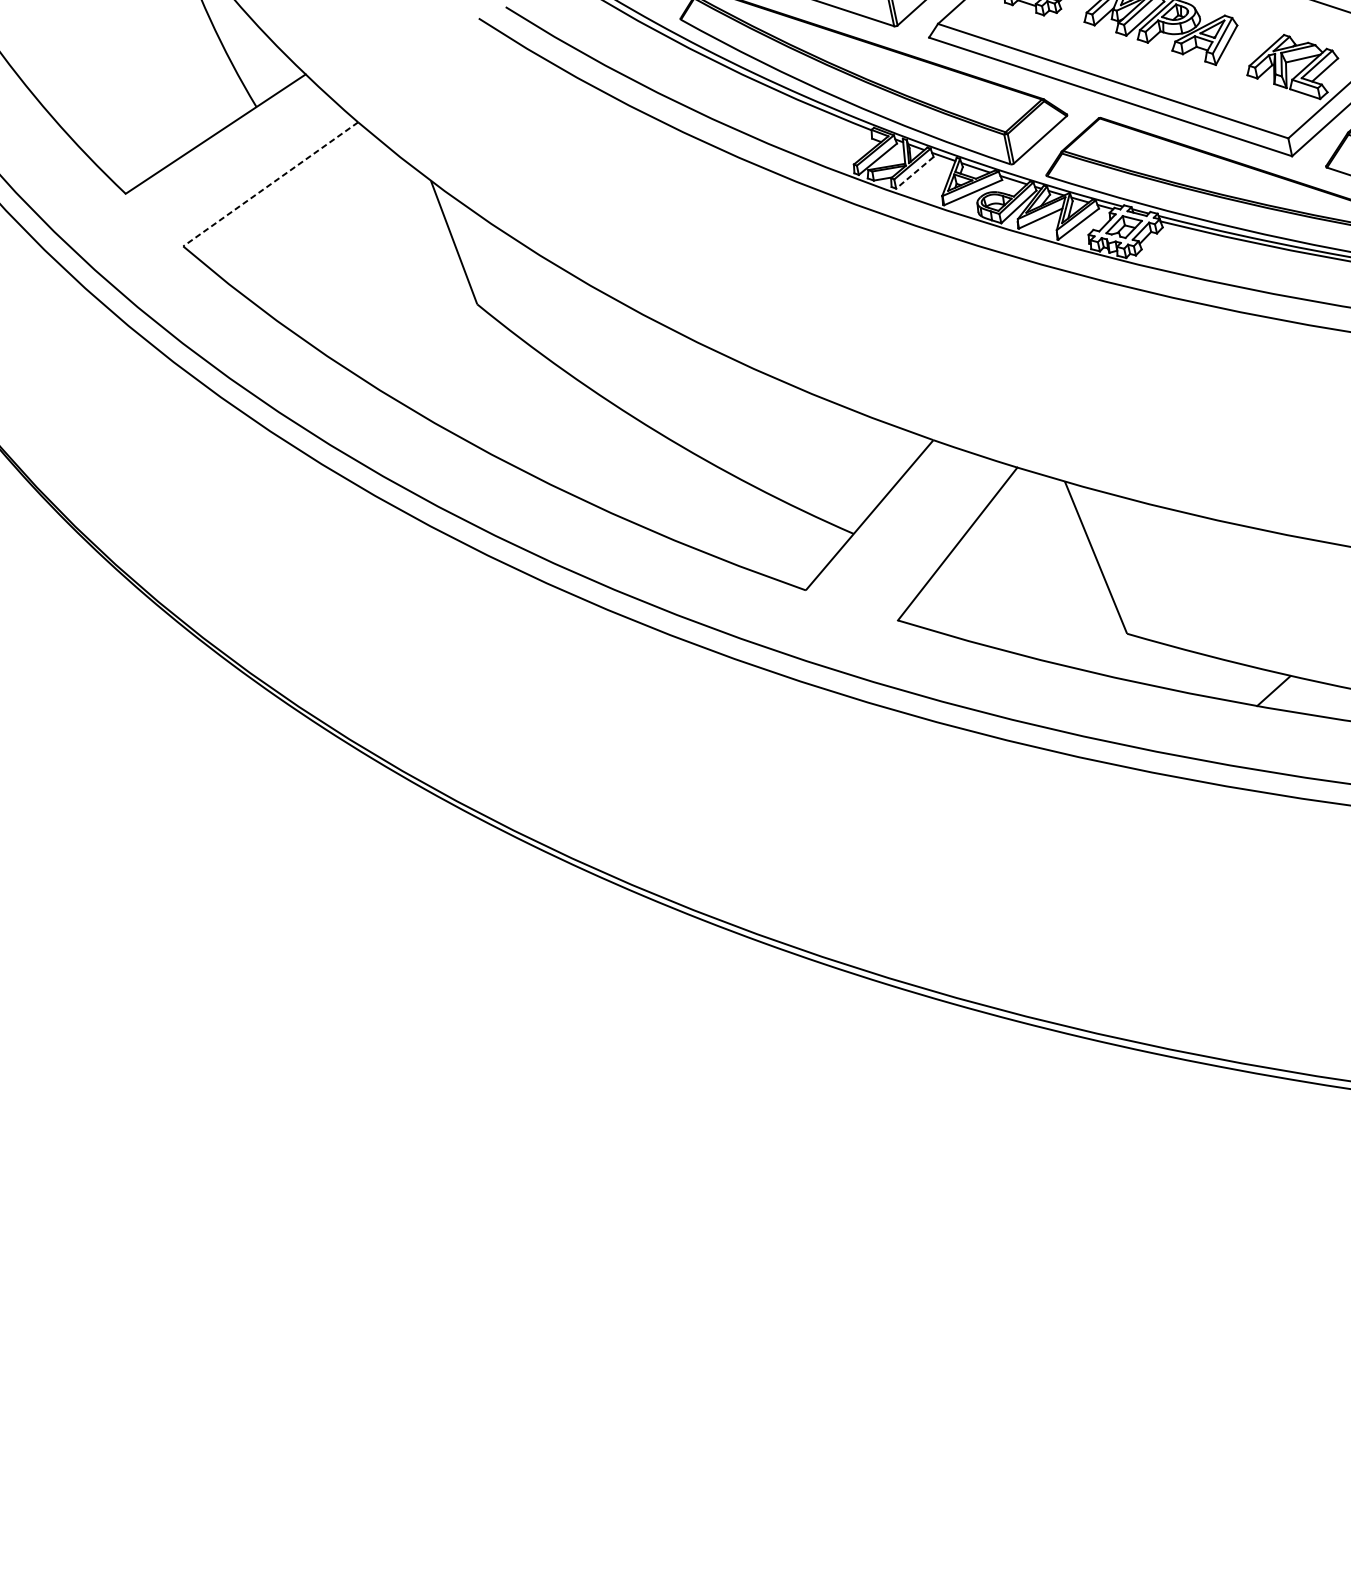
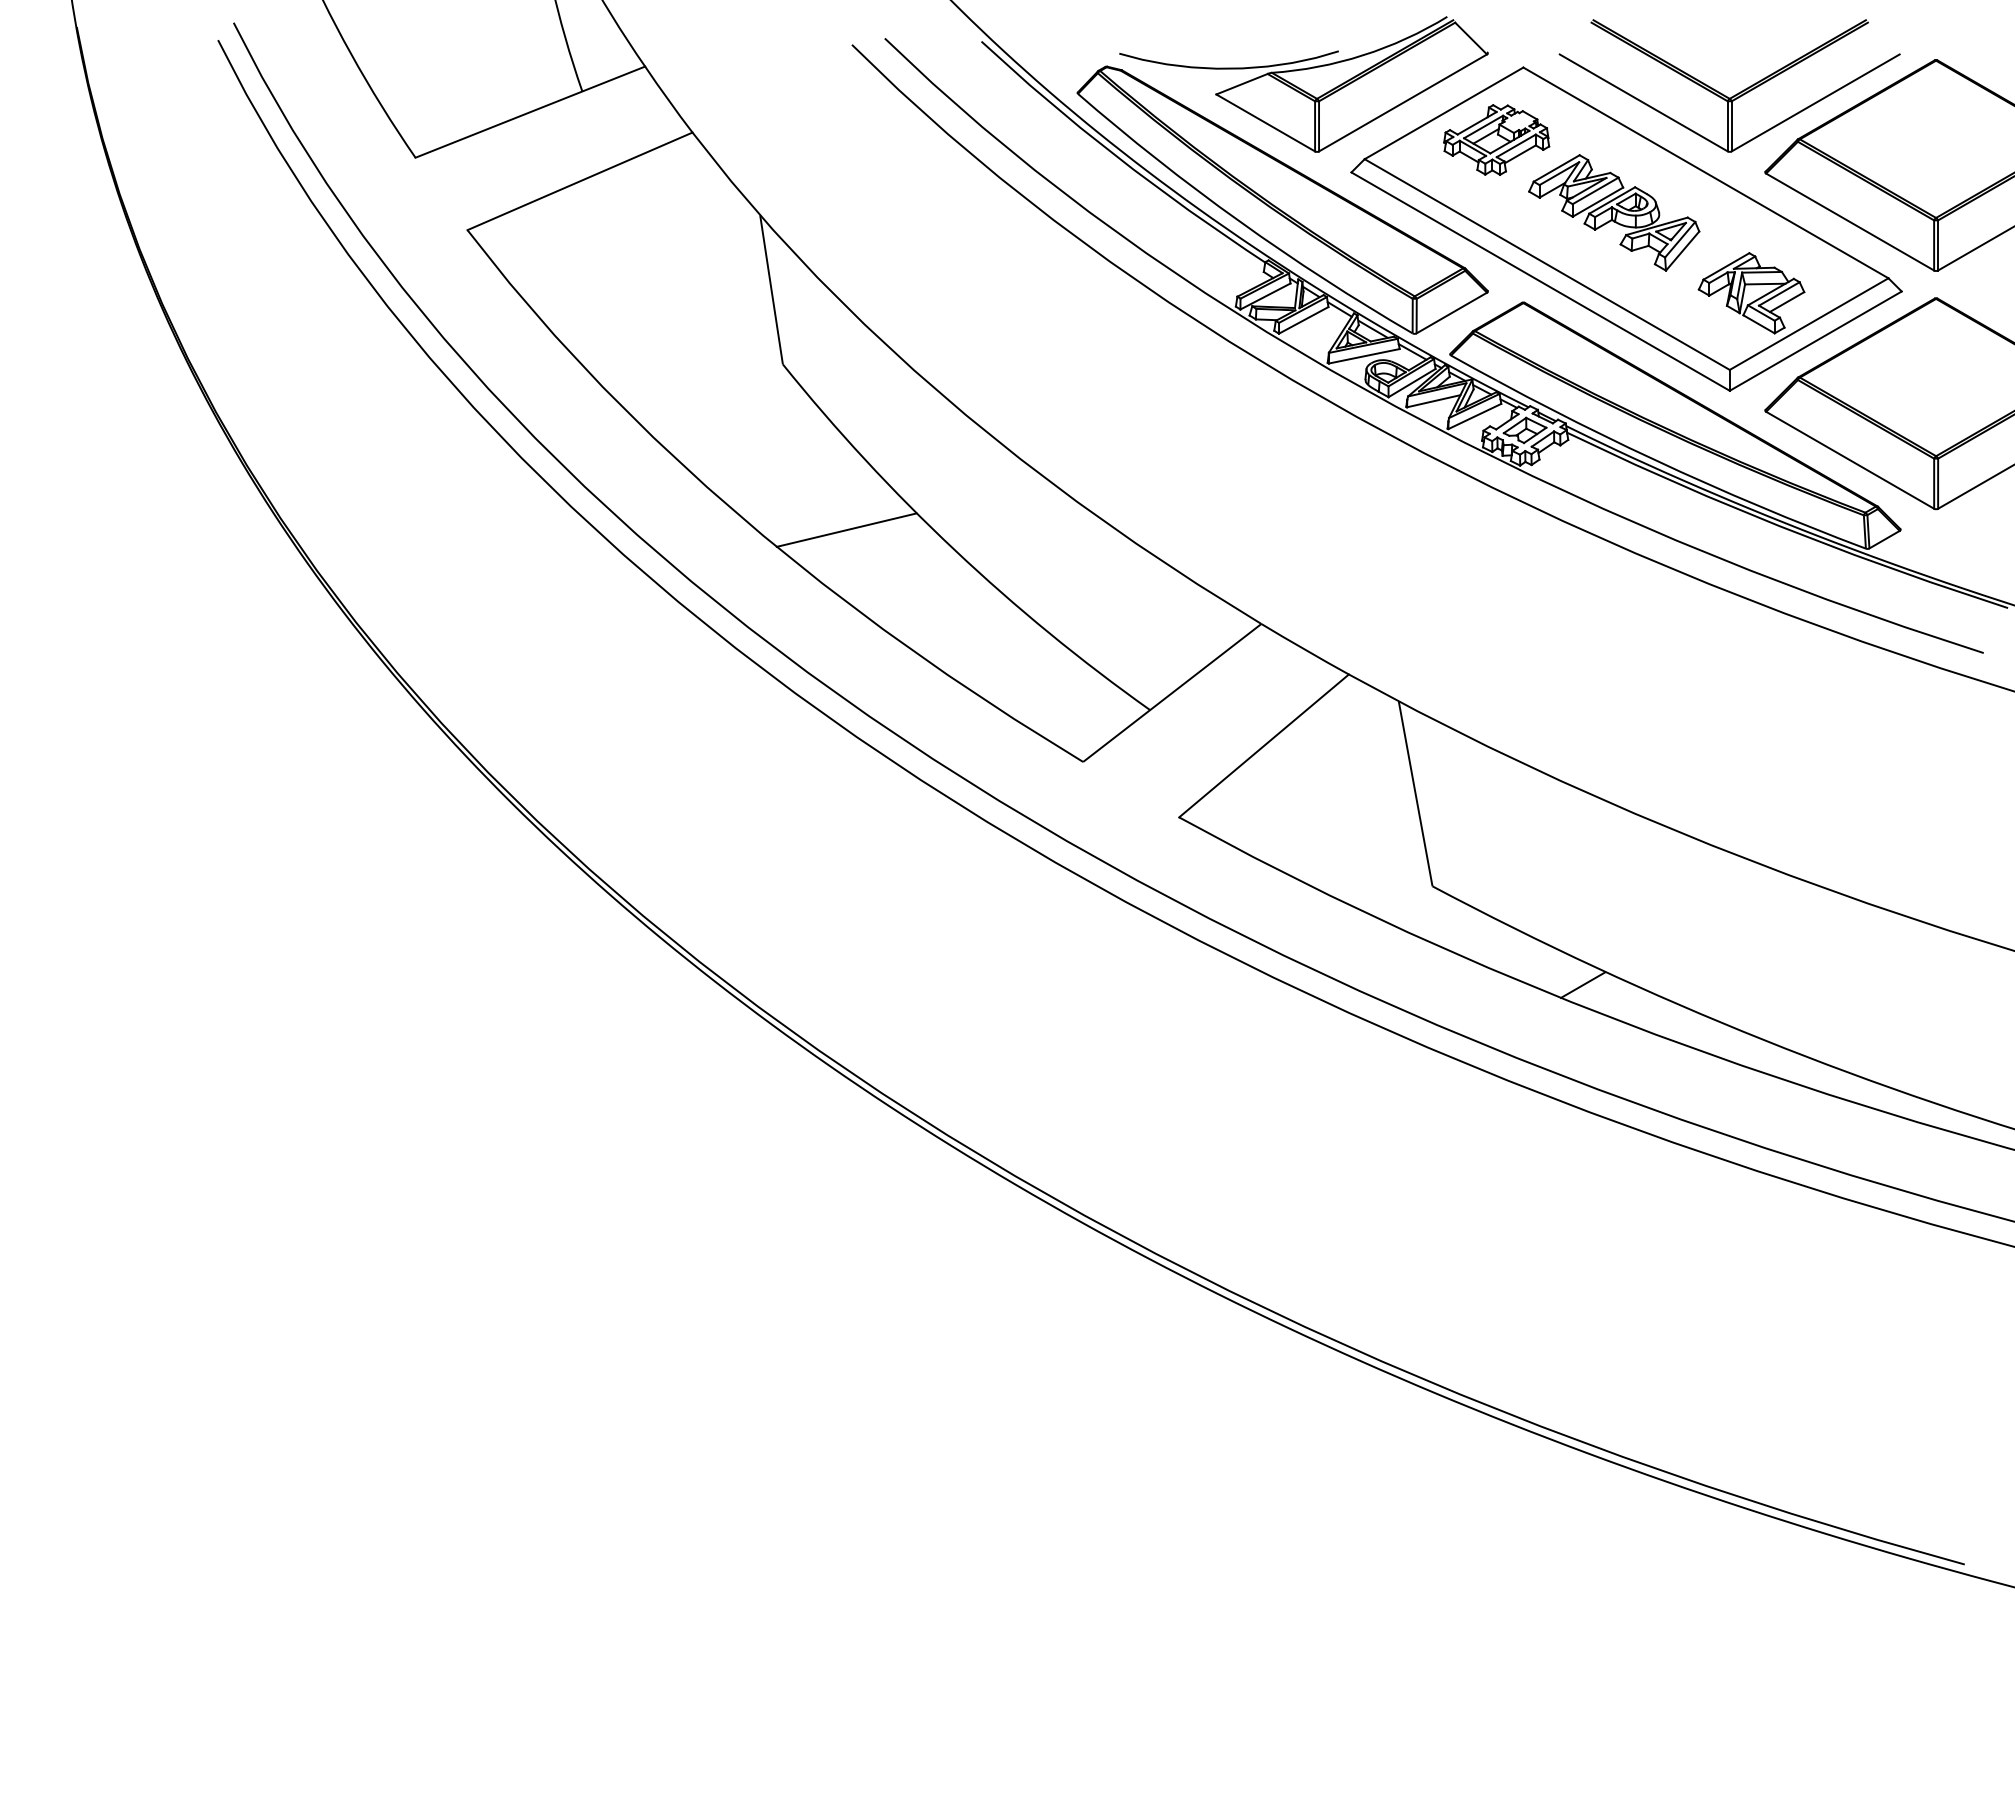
line: (914, 172) -> (1303, 320), dashed -> solid
line: (271, 184) -> (580, 181), dashed -> solid
line: (561, 434) -> (846, 529), added

